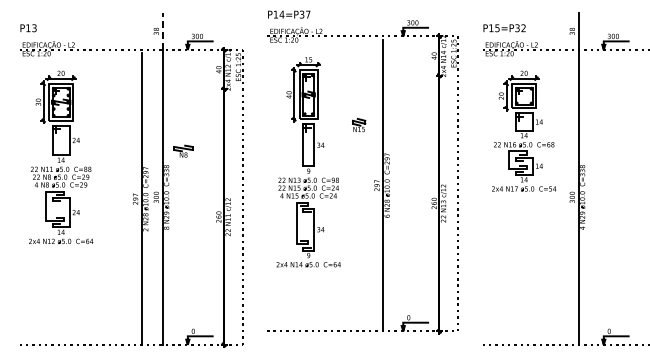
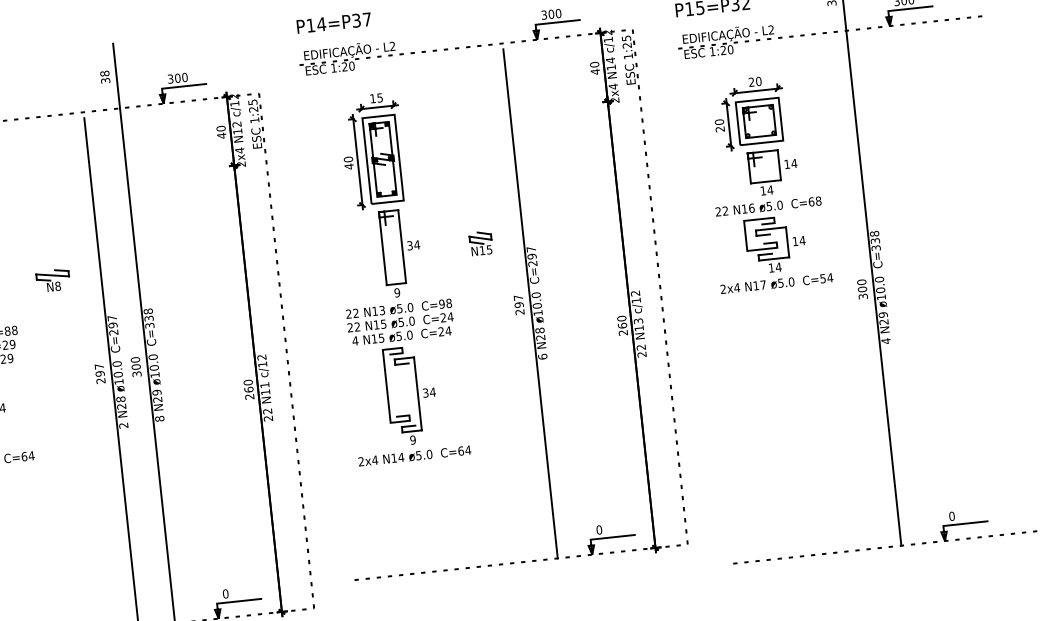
line: (162, 31) -> (115, 76), dashed -> solid
part: (359, 125) -> (481, 243), moved
part: (183, 150) -> (52, 278), moved

